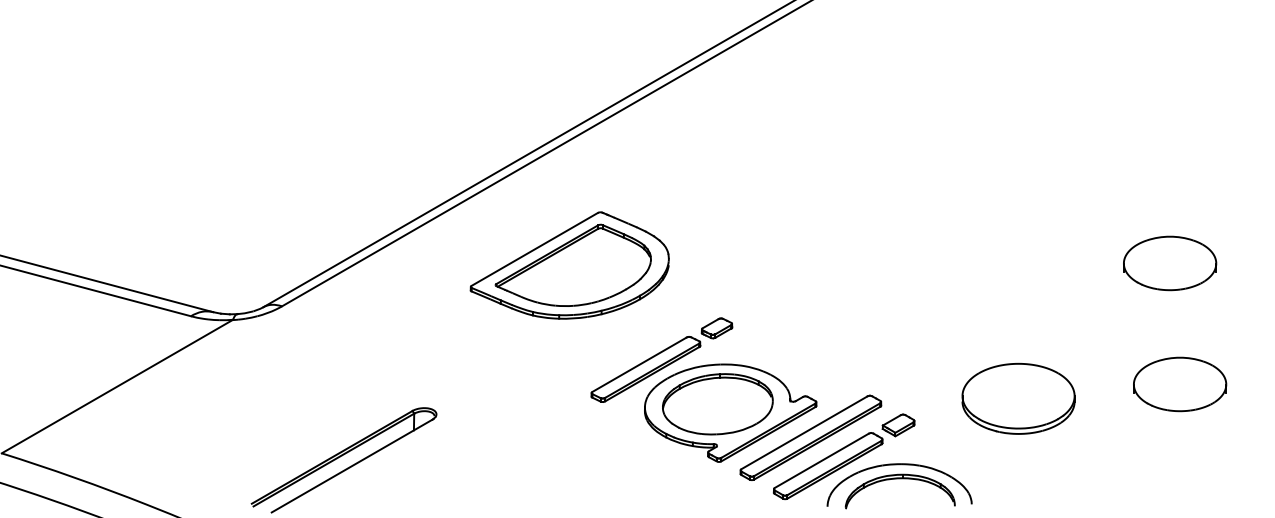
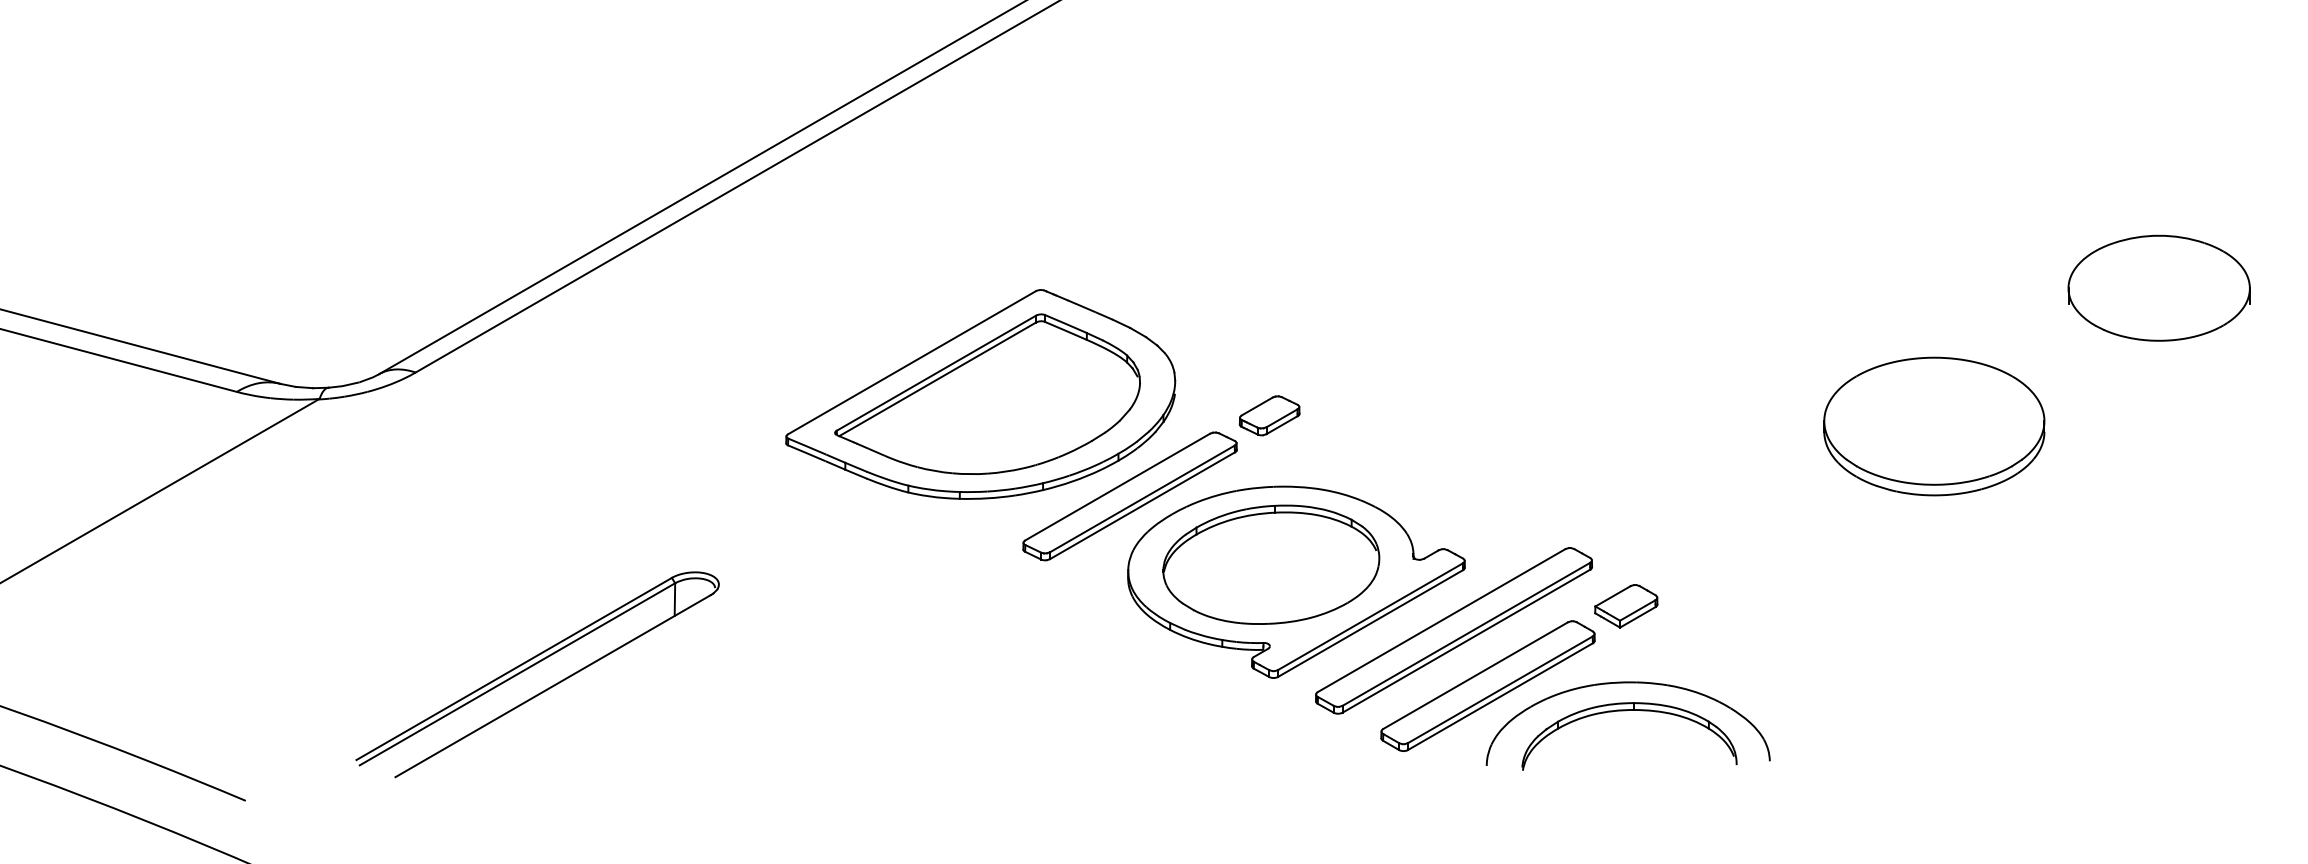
part: (569, 265) -> (980, 394), moved
part: (1180, 384) -> (2179, 525), removed
part: (1018, 398) -> (1934, 425), moved

